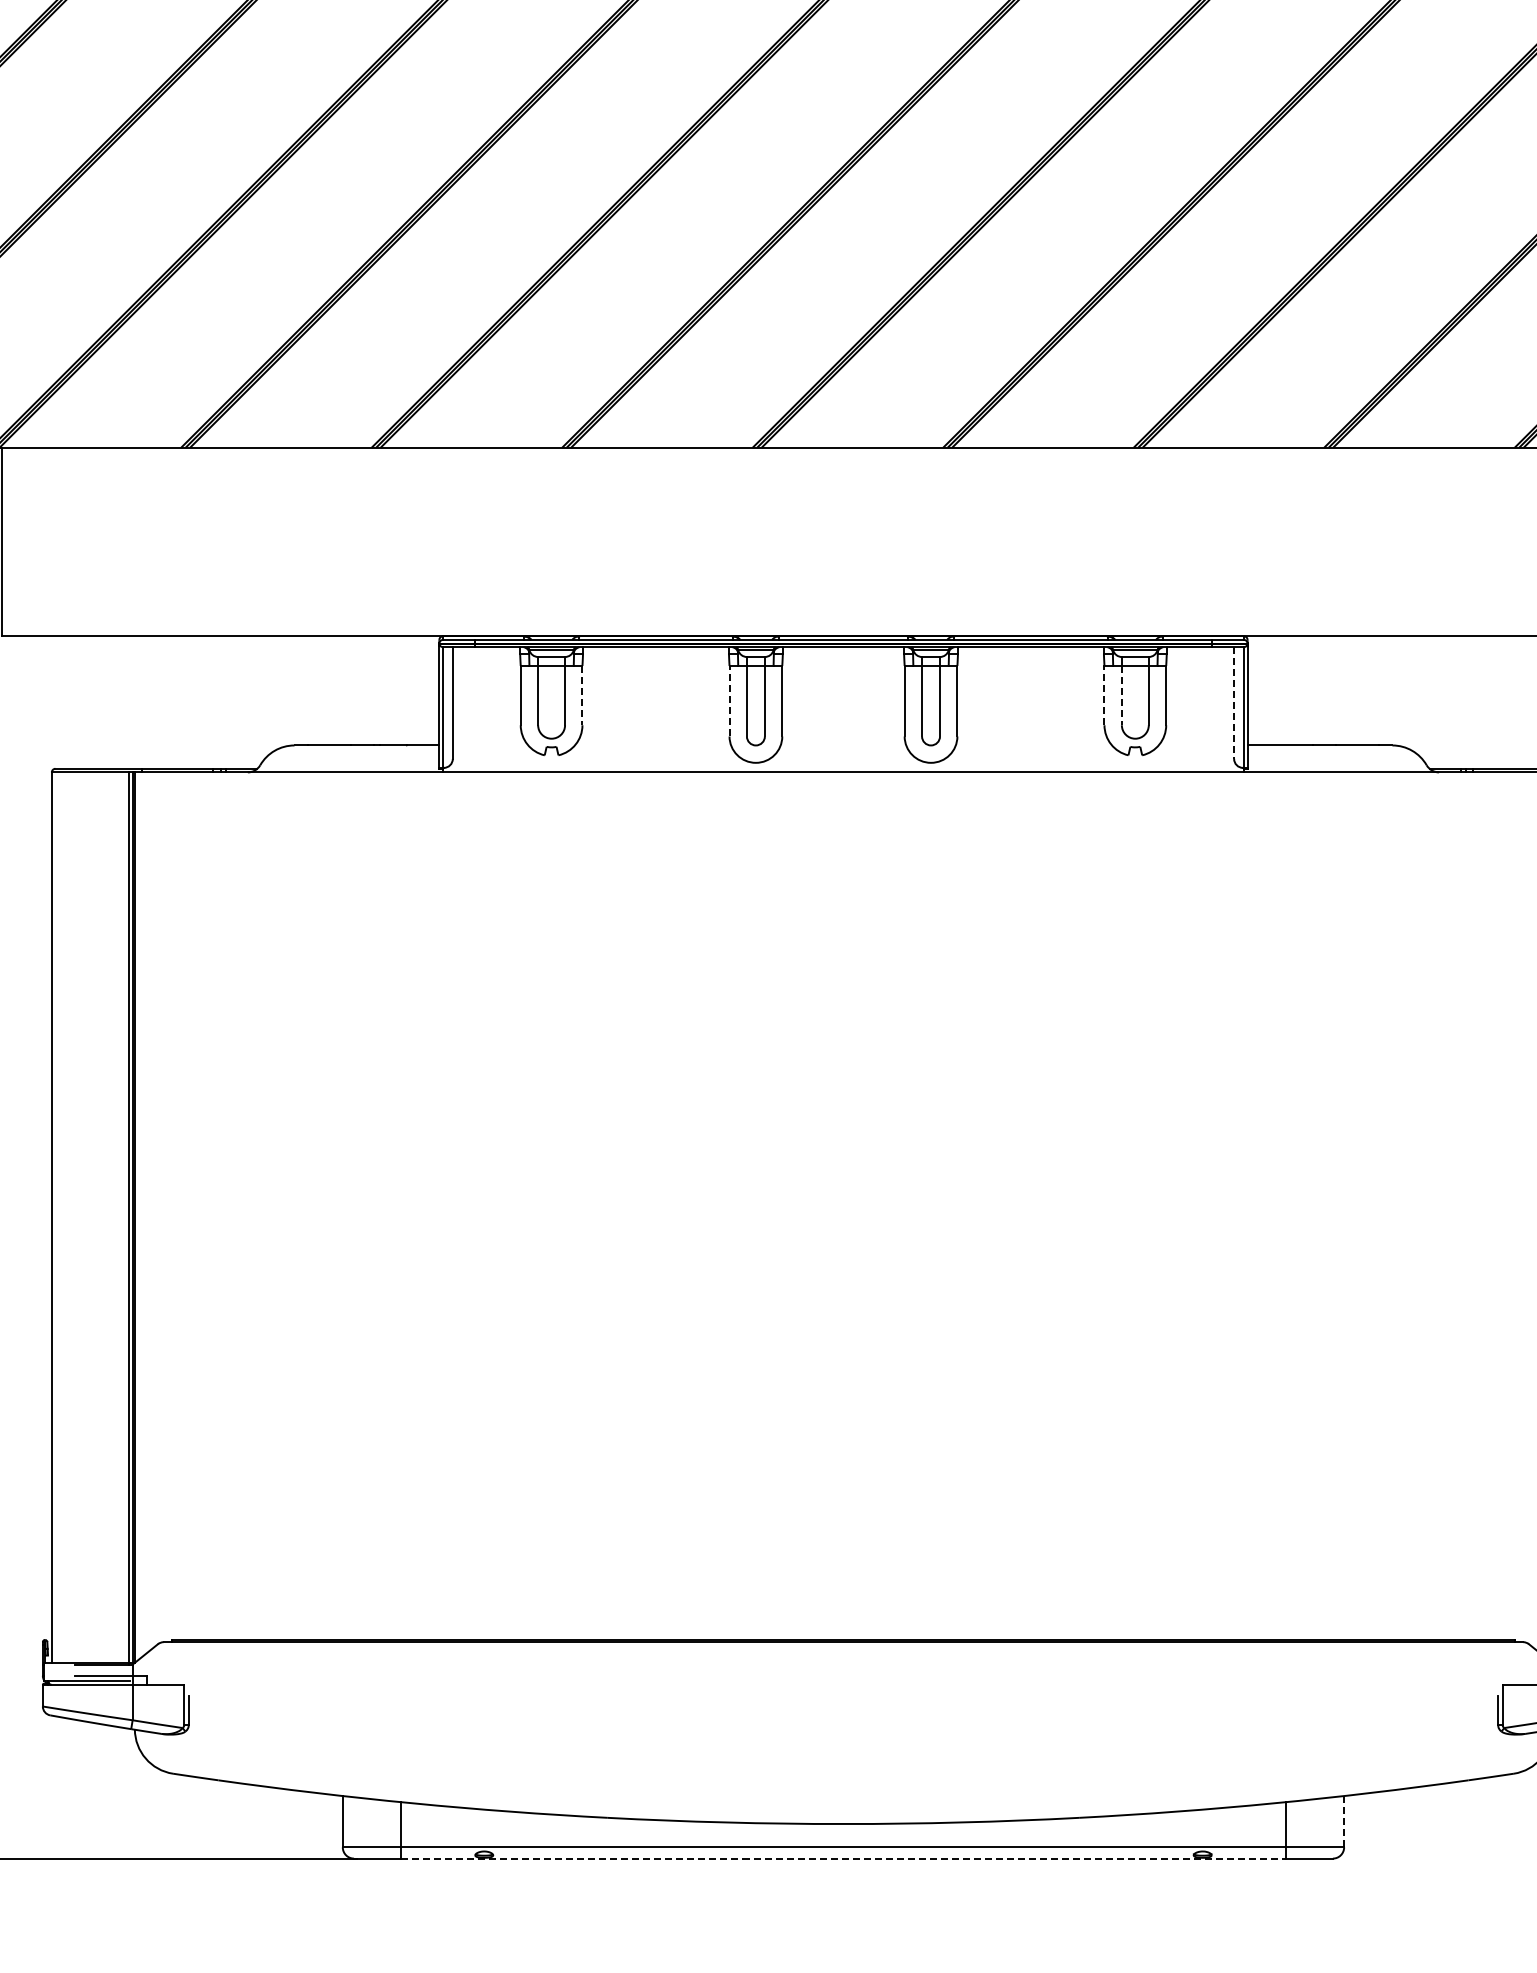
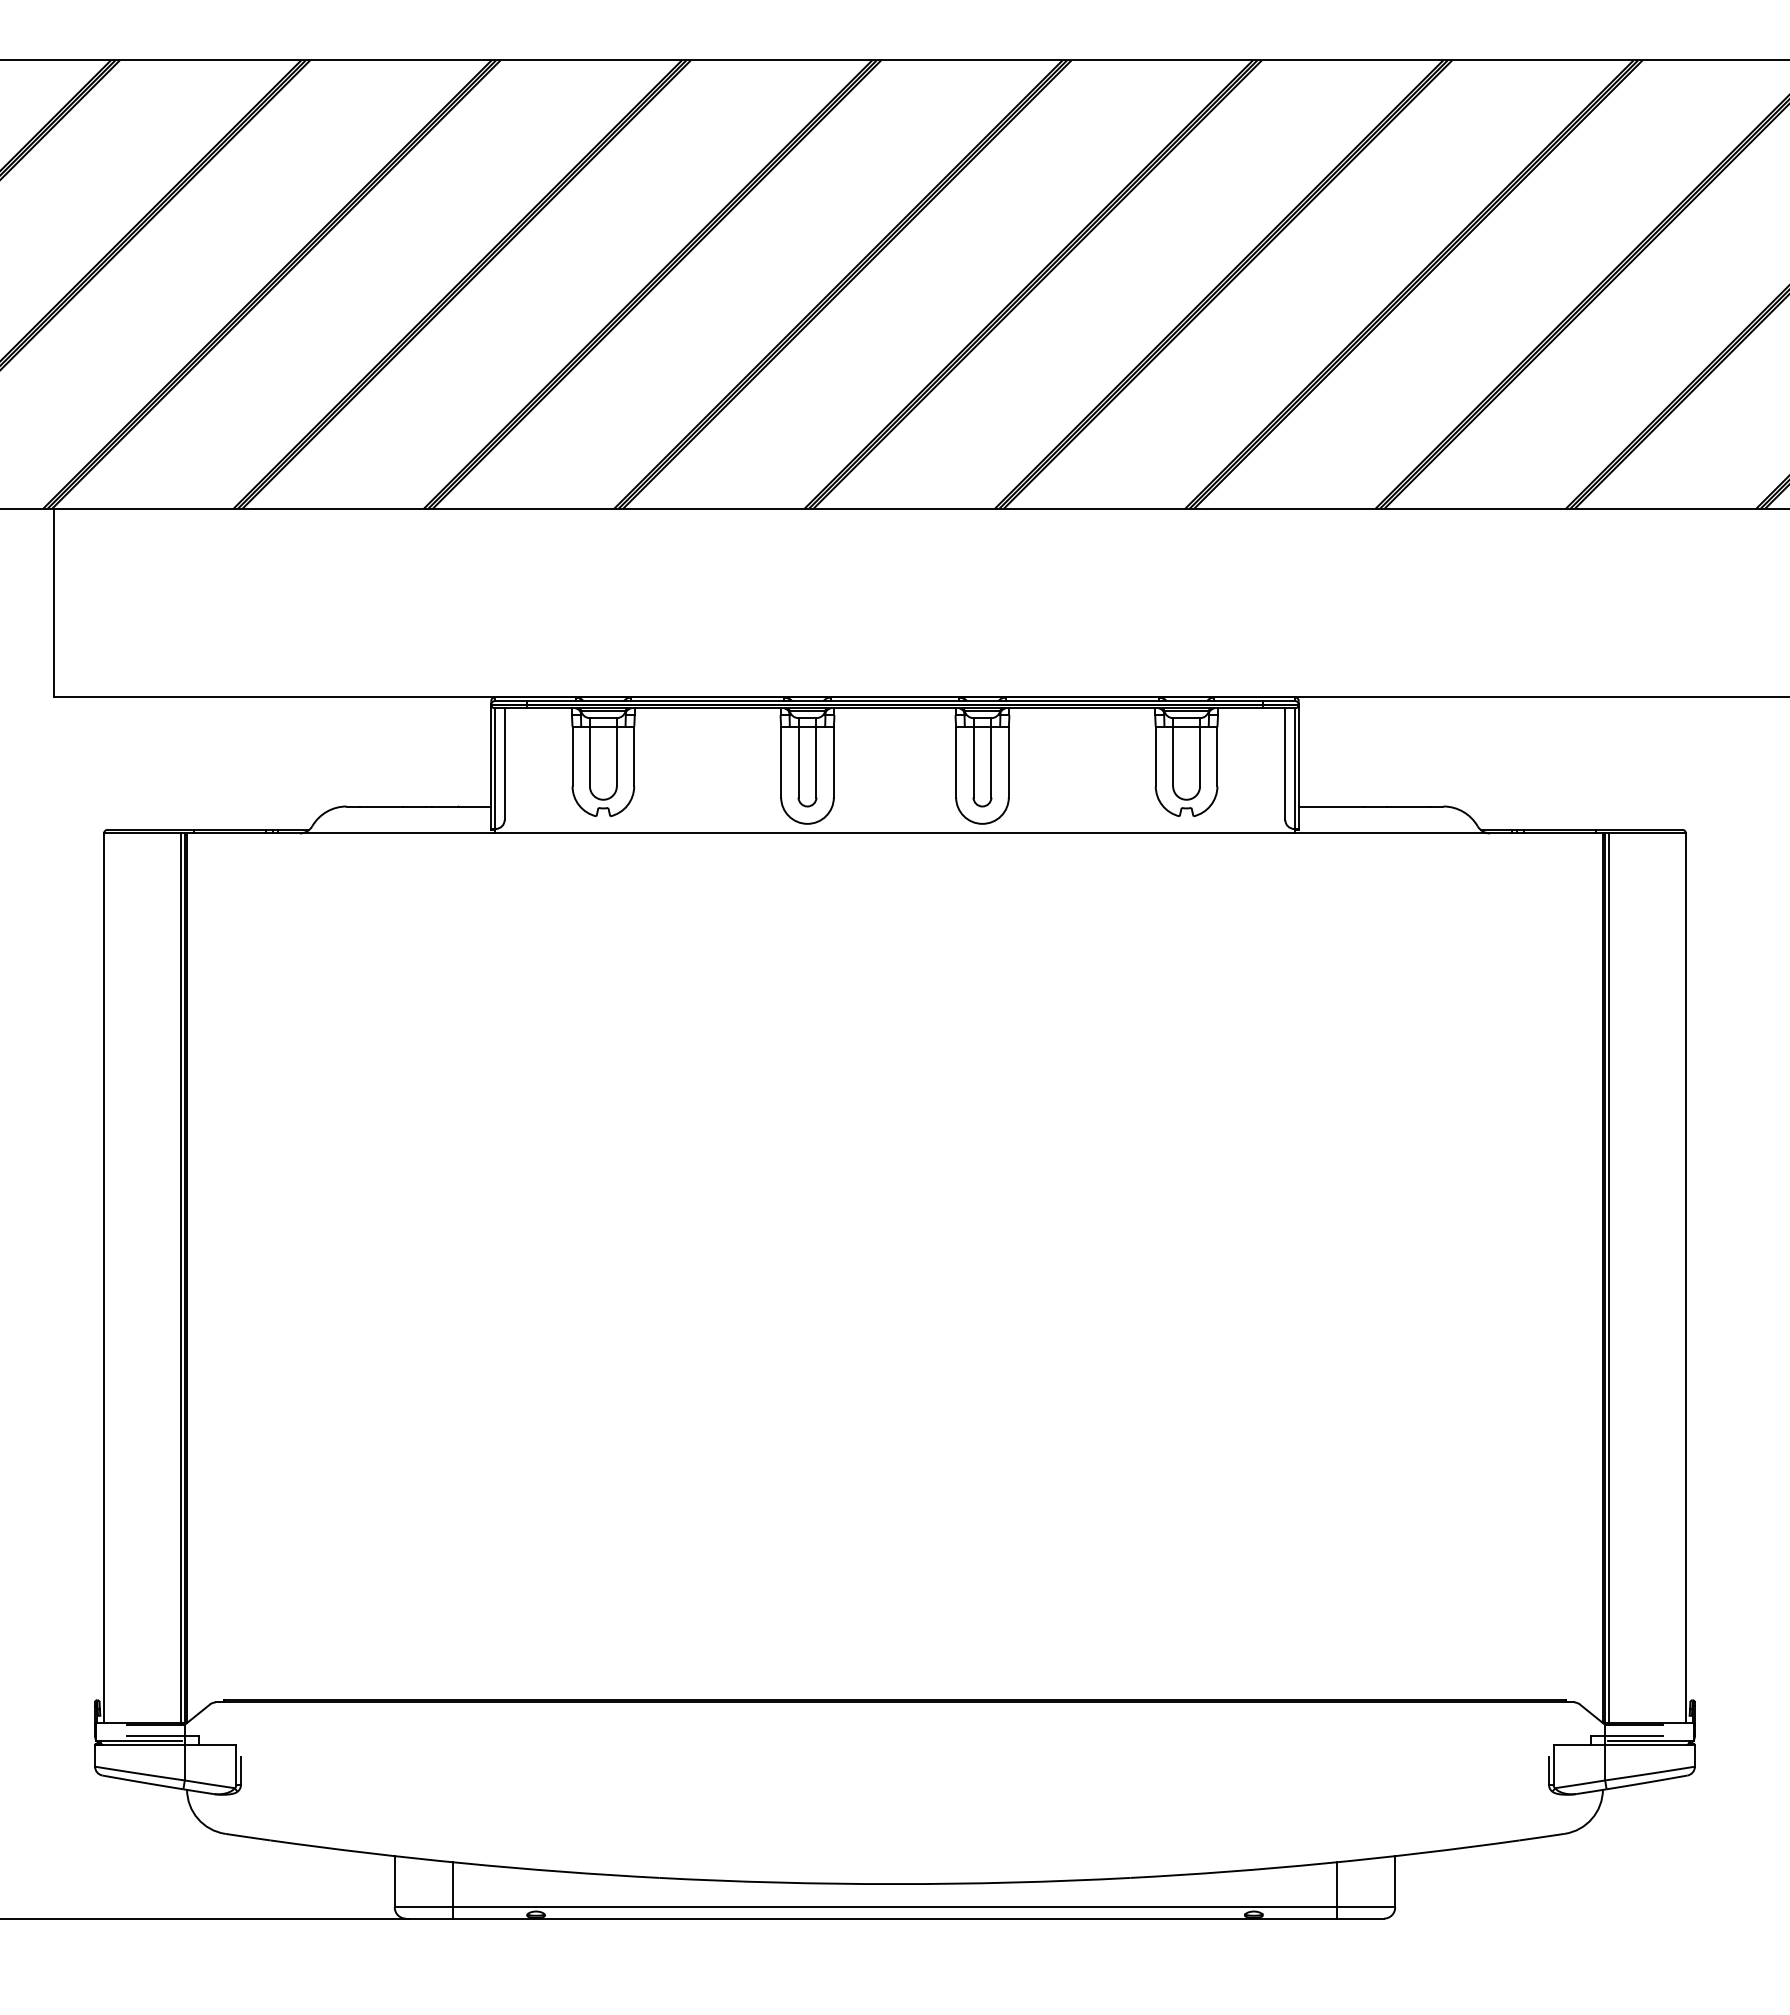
line: (582, 695) -> (634, 756), dashed -> solid
line: (1104, 695) -> (1155, 756), dashed -> solid
line: (1122, 695) -> (1173, 756), dashed -> solid
line: (729, 700) -> (781, 761), dashed -> solid
line: (1234, 703) -> (1285, 764), dashed -> solid
line: (1344, 1821) -> (1395, 1881), dashed -> solid
line: (843, 1858) -> (895, 1918), dashed -> solid

